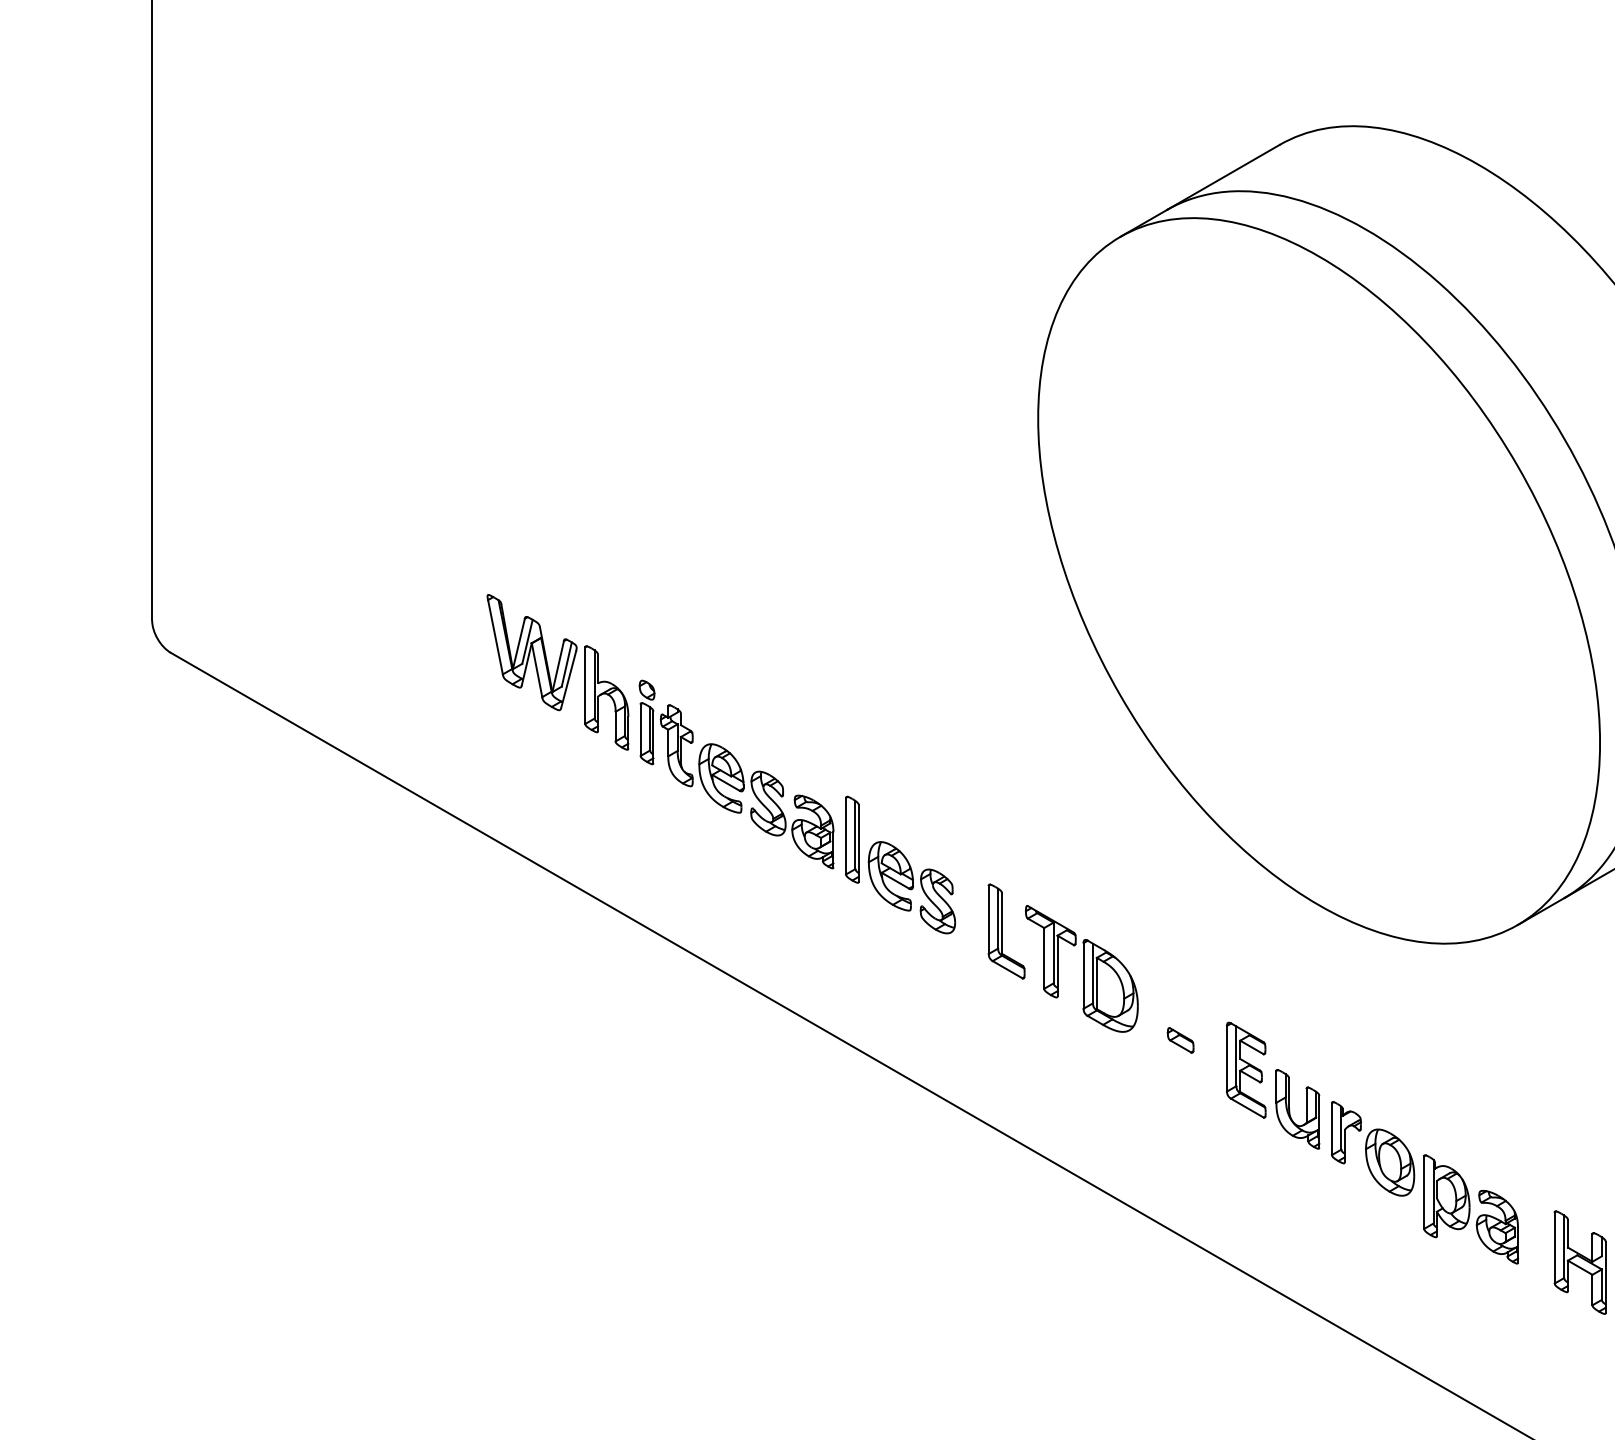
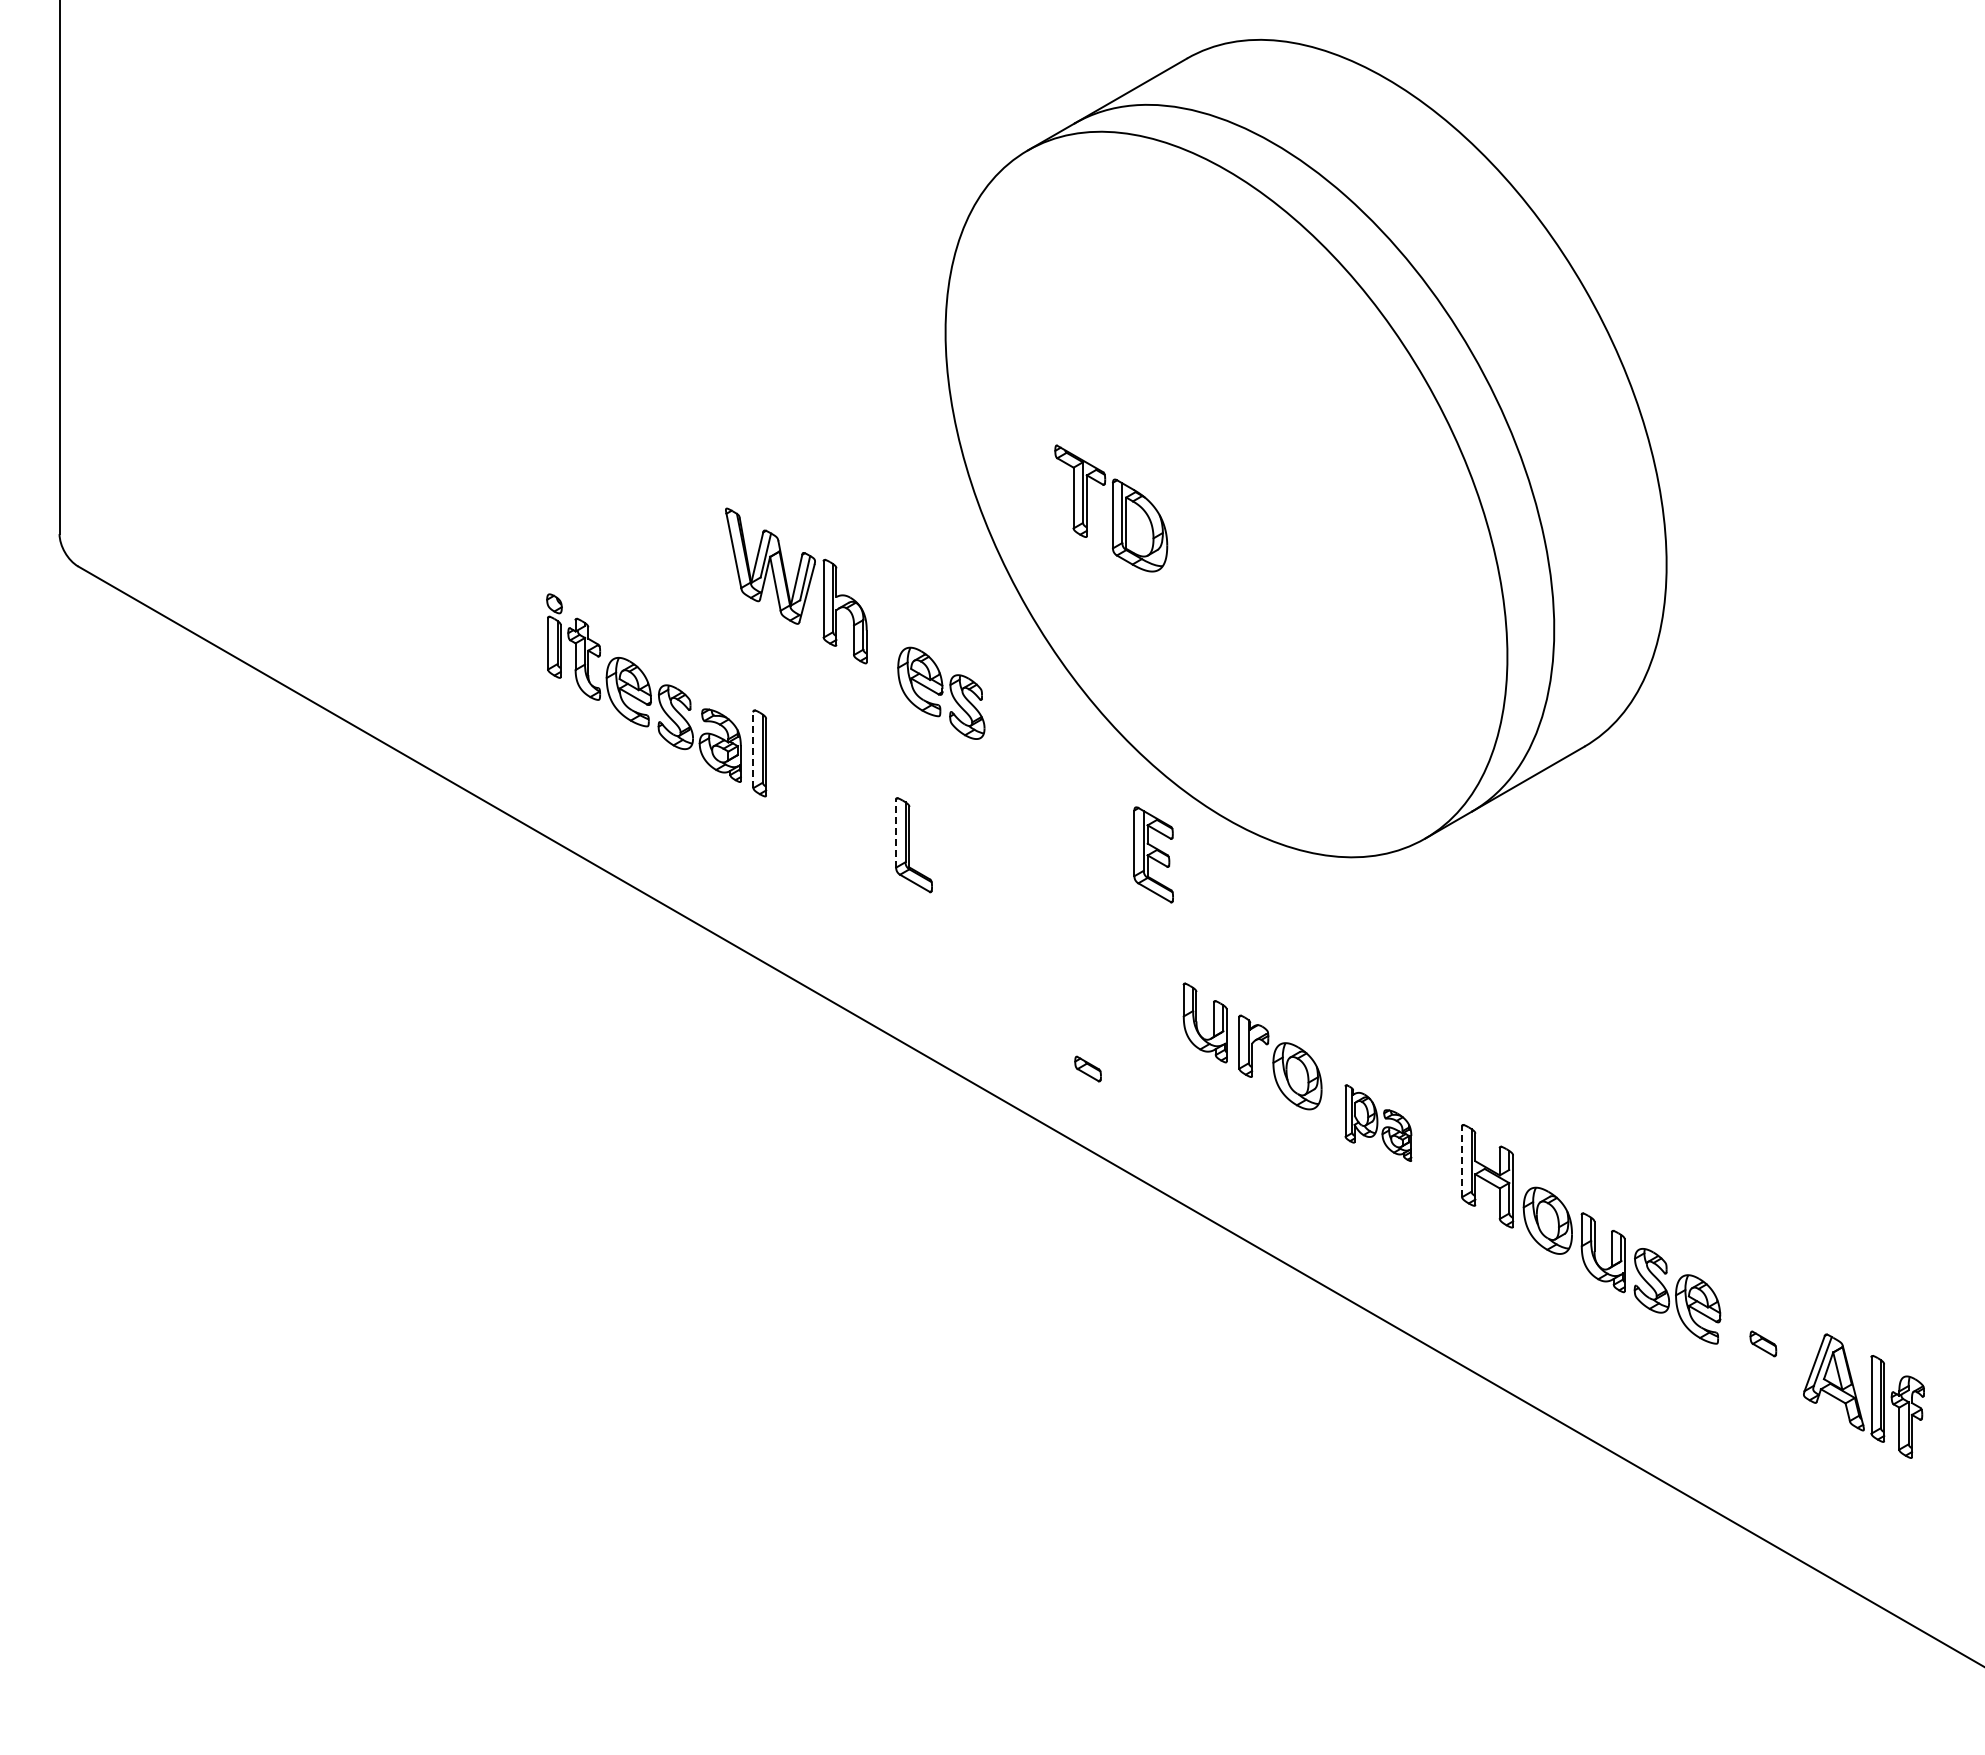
part: (558, 671) -> (796, 585), moved
line: (846, 835) -> (753, 749), solid -> dashed
part: (912, 886) -> (941, 692), moved
line: (989, 918) -> (896, 832), solid -> dashed
part: (1082, 968) -> (1111, 508), moved
part: (1180, 1039) -> (1087, 1068), moved
part: (1246, 1069) -> (1153, 854), moved
part: (1471, 1209) -> (1378, 1123), size x0.7
line: (1555, 1247) -> (1462, 1161), solid -> dashed

